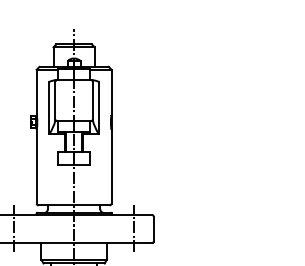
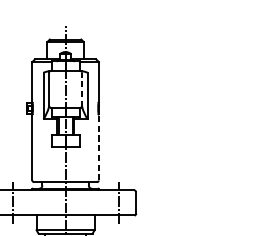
line: (92, 100) -> (81, 89), solid -> dashed
line: (111, 166) -> (98, 147), solid -> dashed

